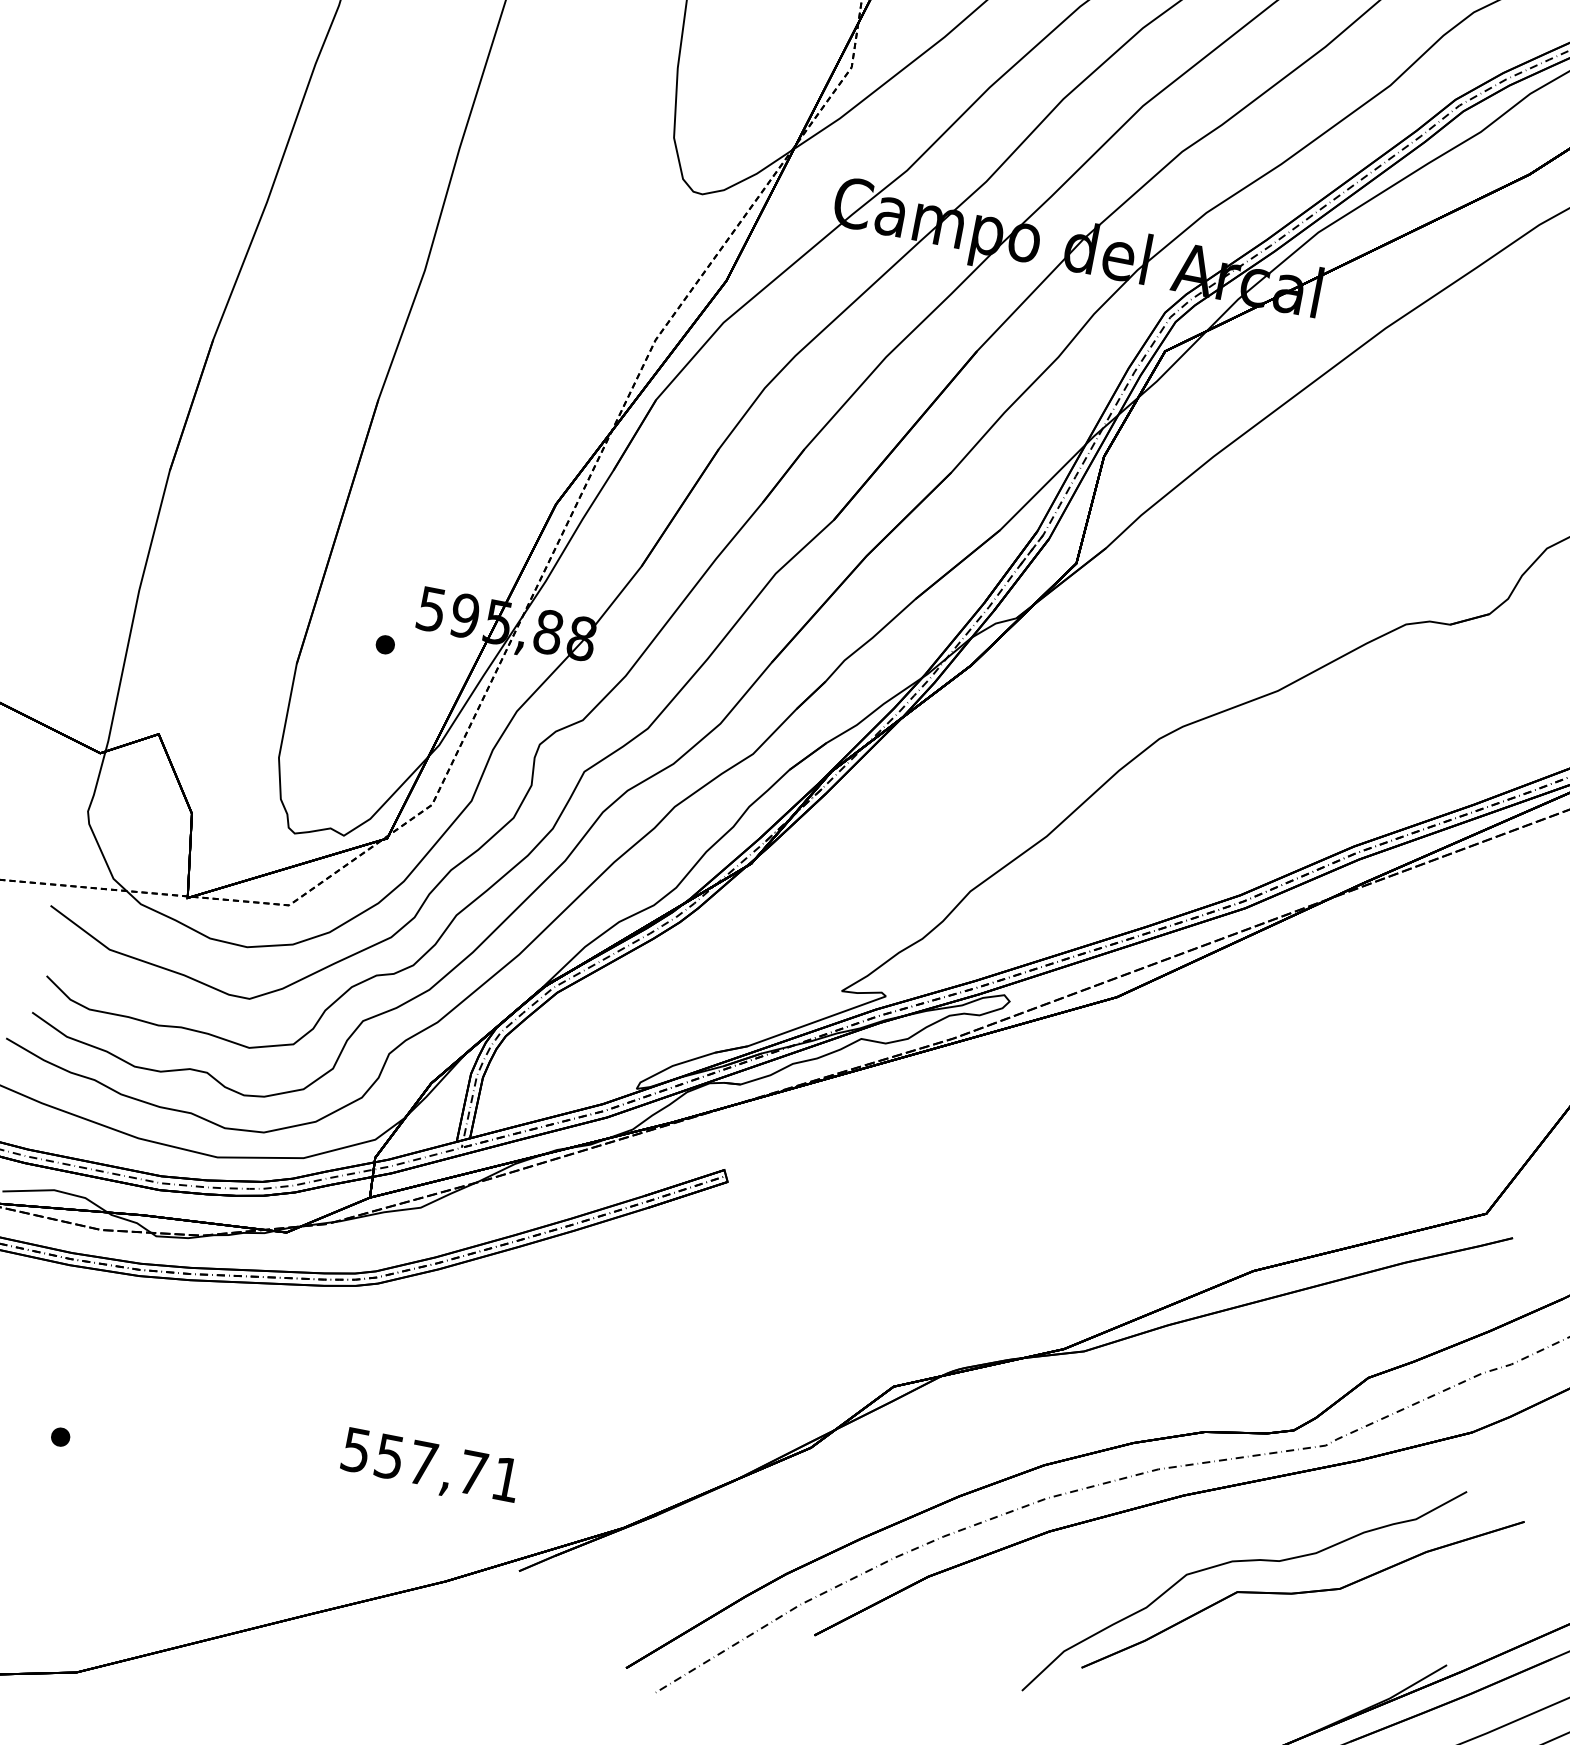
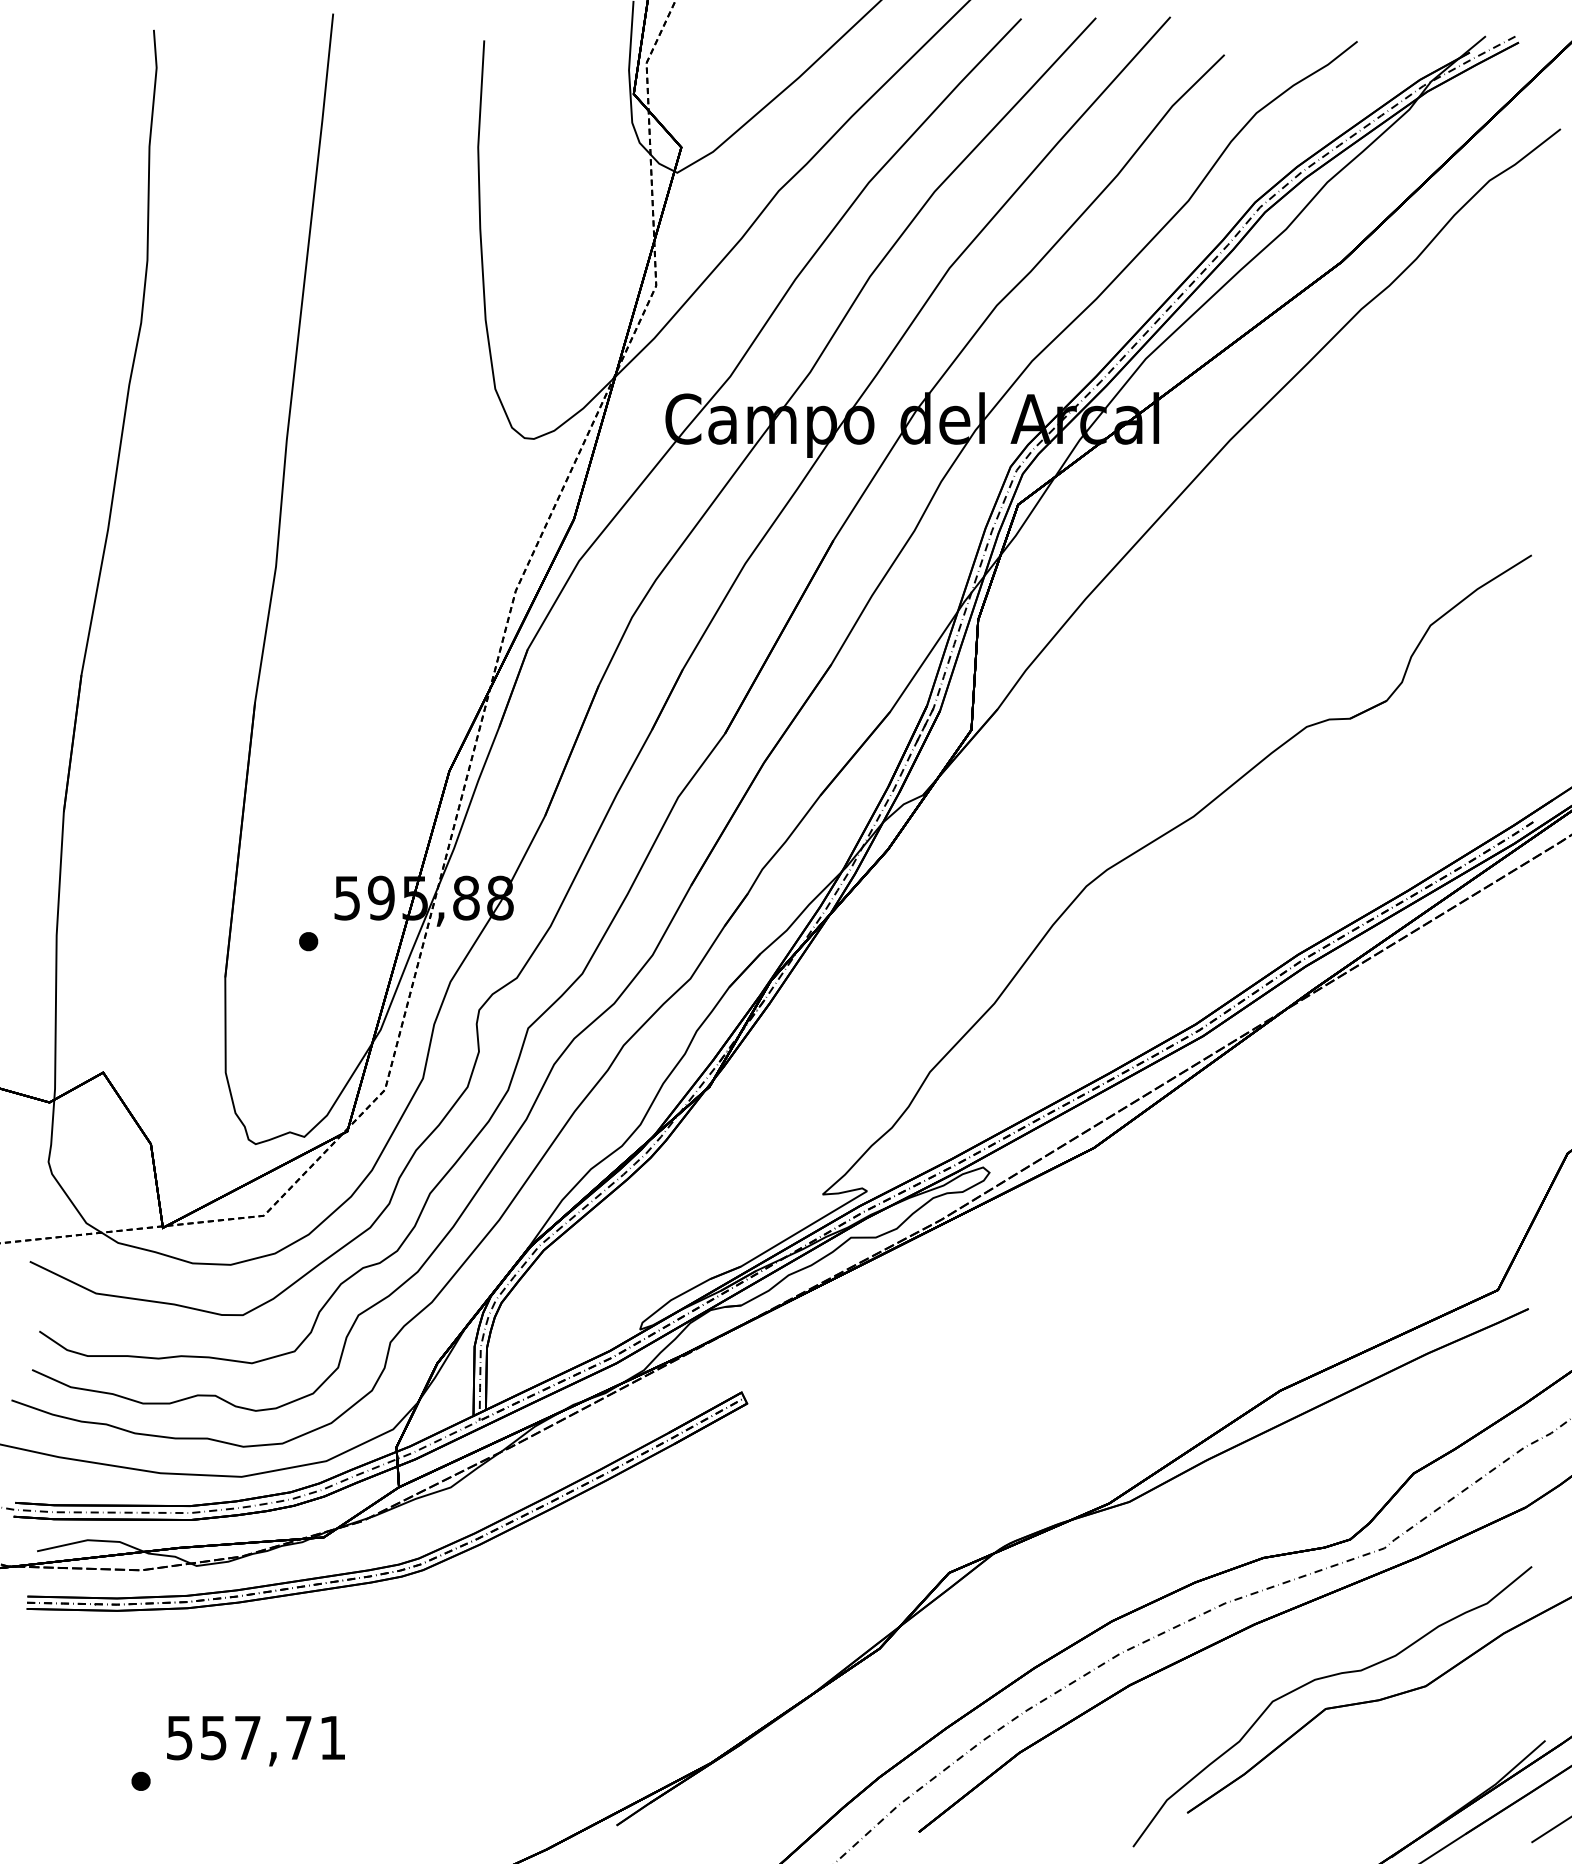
text: (429, 1468) -> (255, 1741), moved

